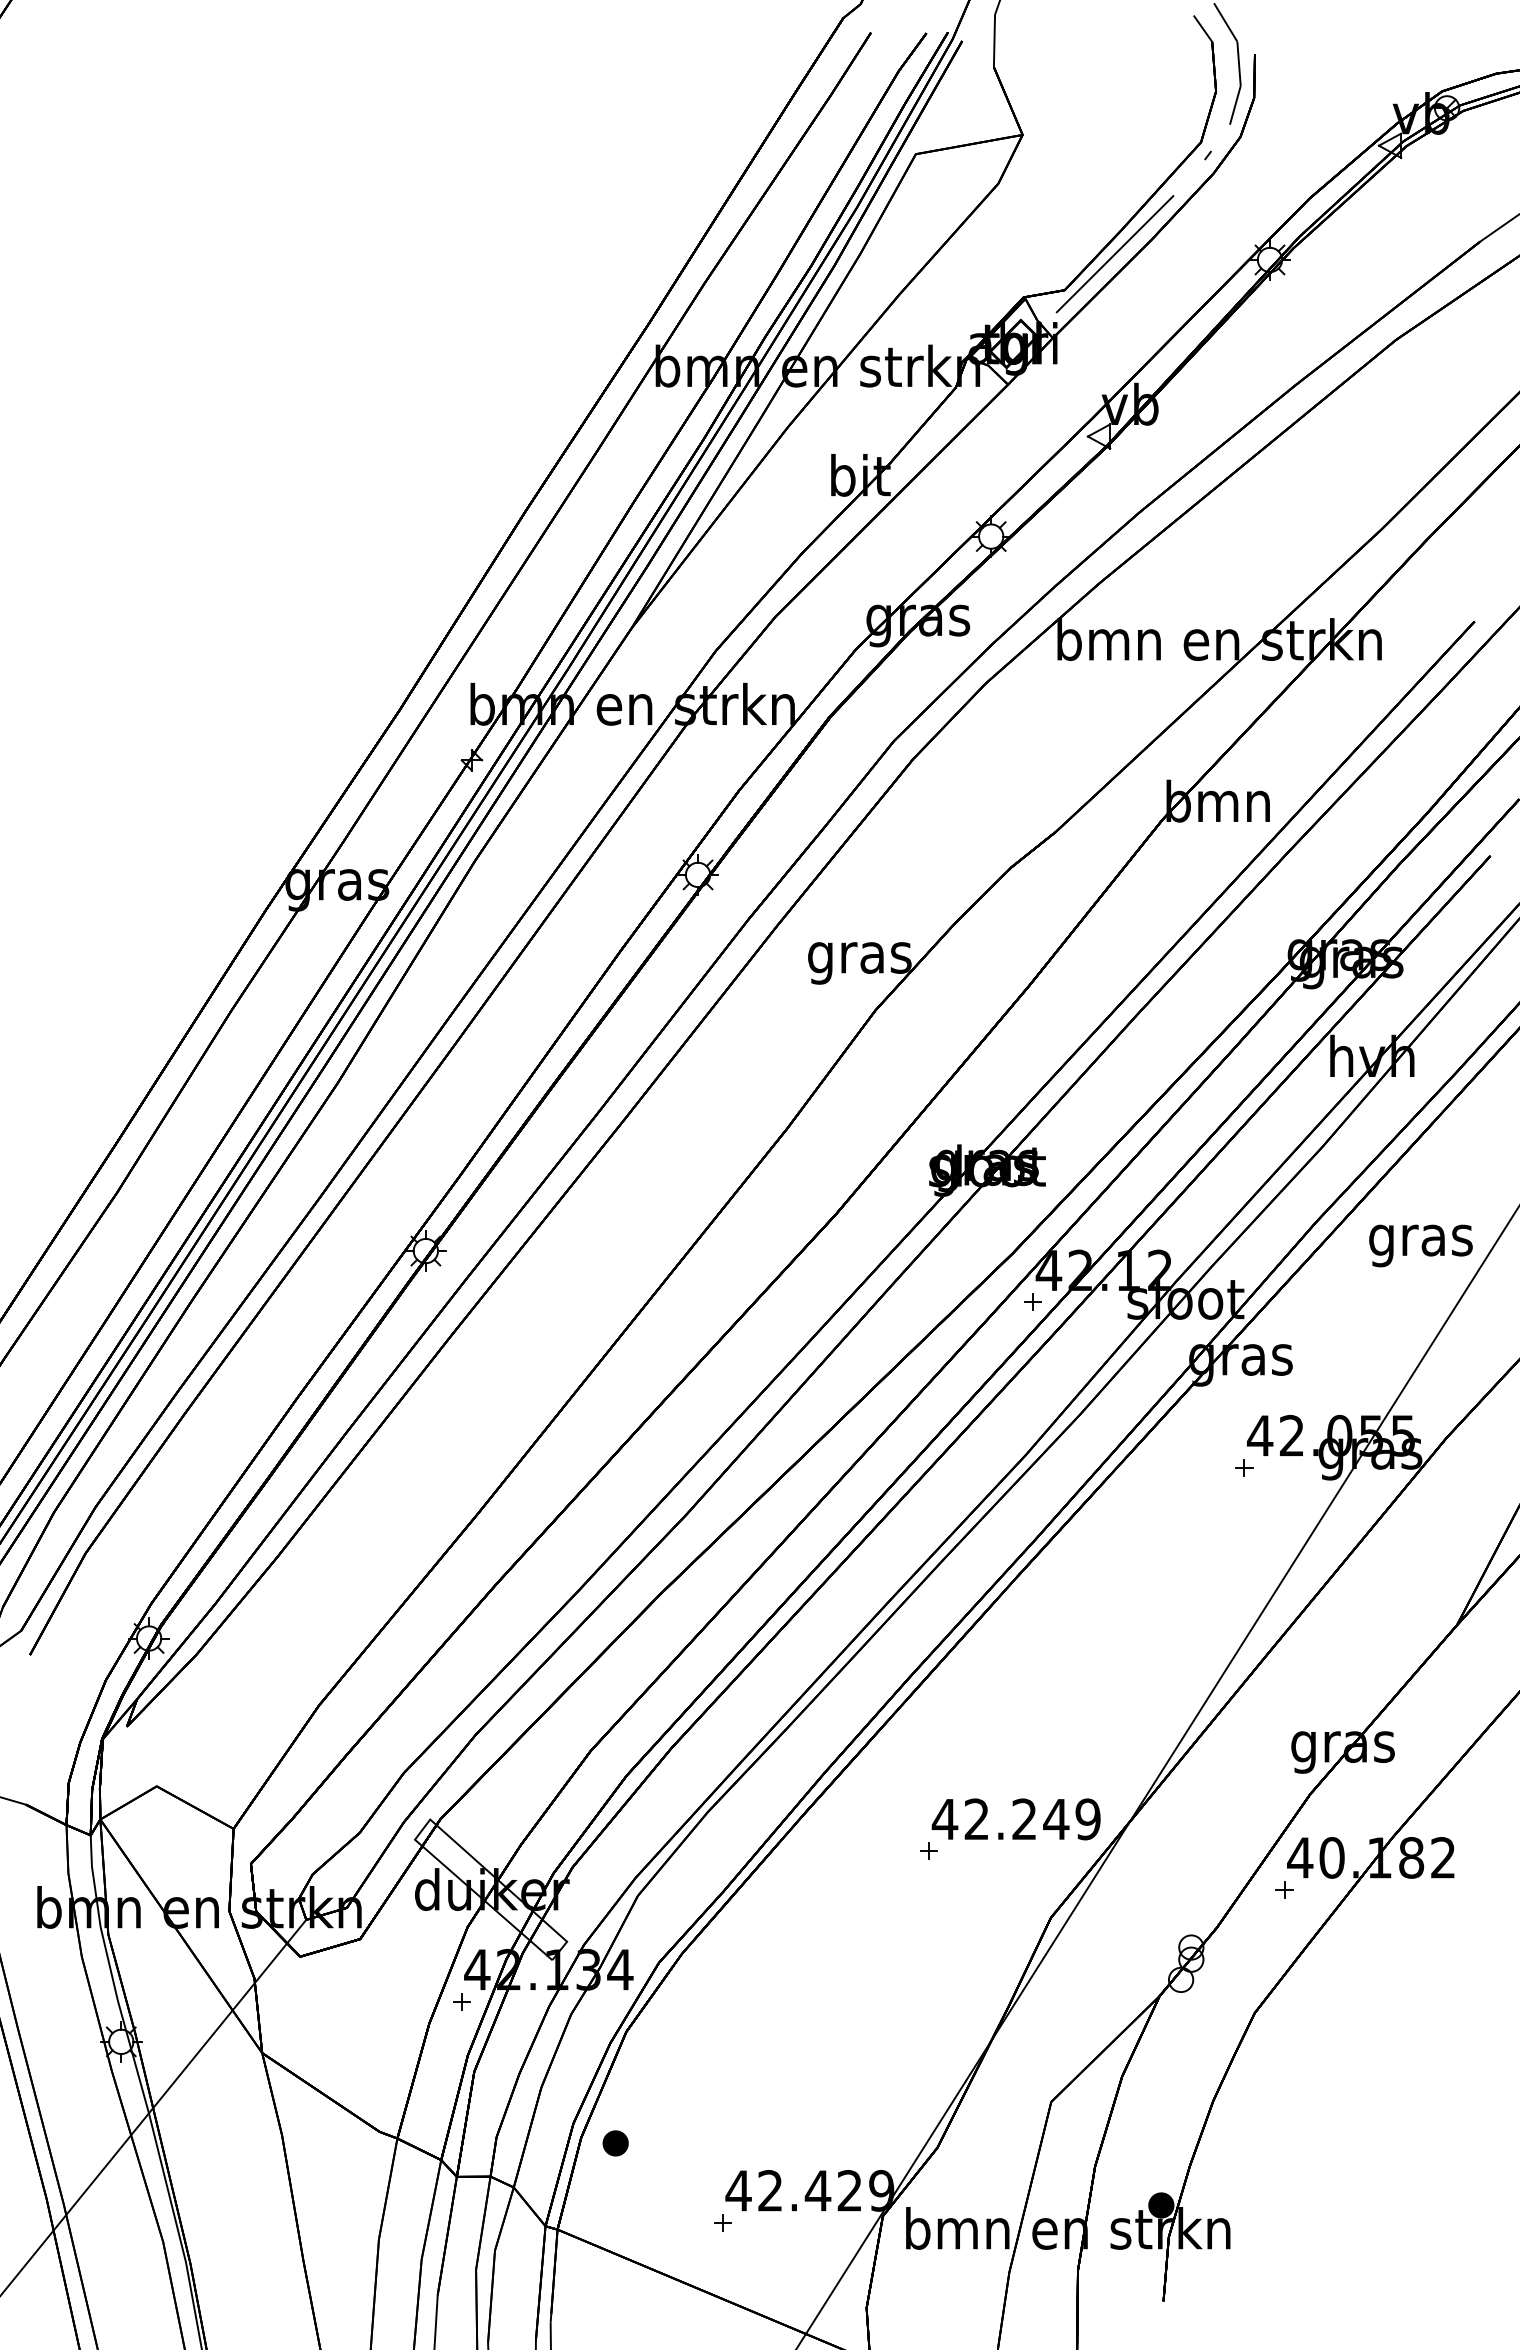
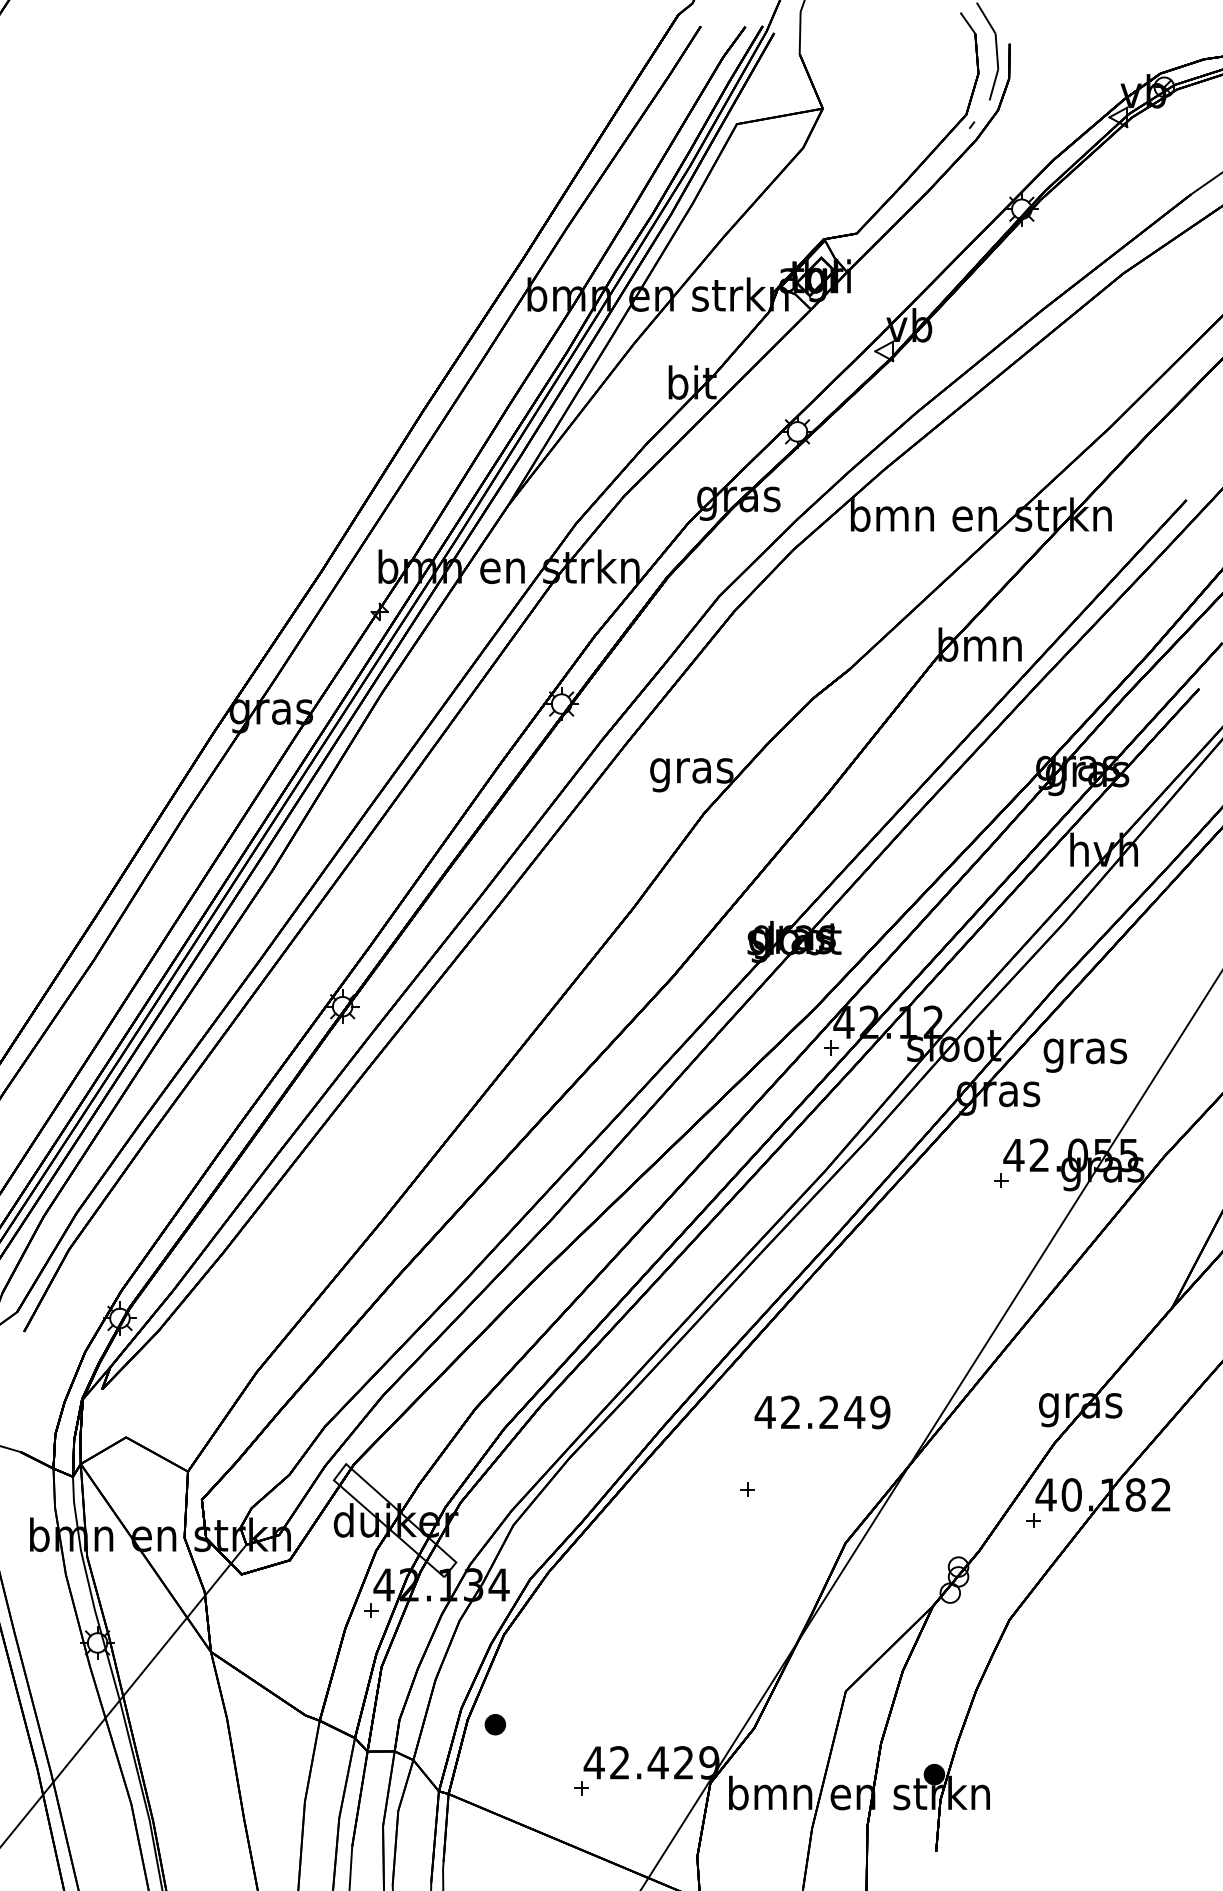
line: (1114, 254) -> (896, 204), removed
text: (1420, 1245) -> (1085, 1055), moved
text: (1015, 1819) -> (821, 1412), moved

